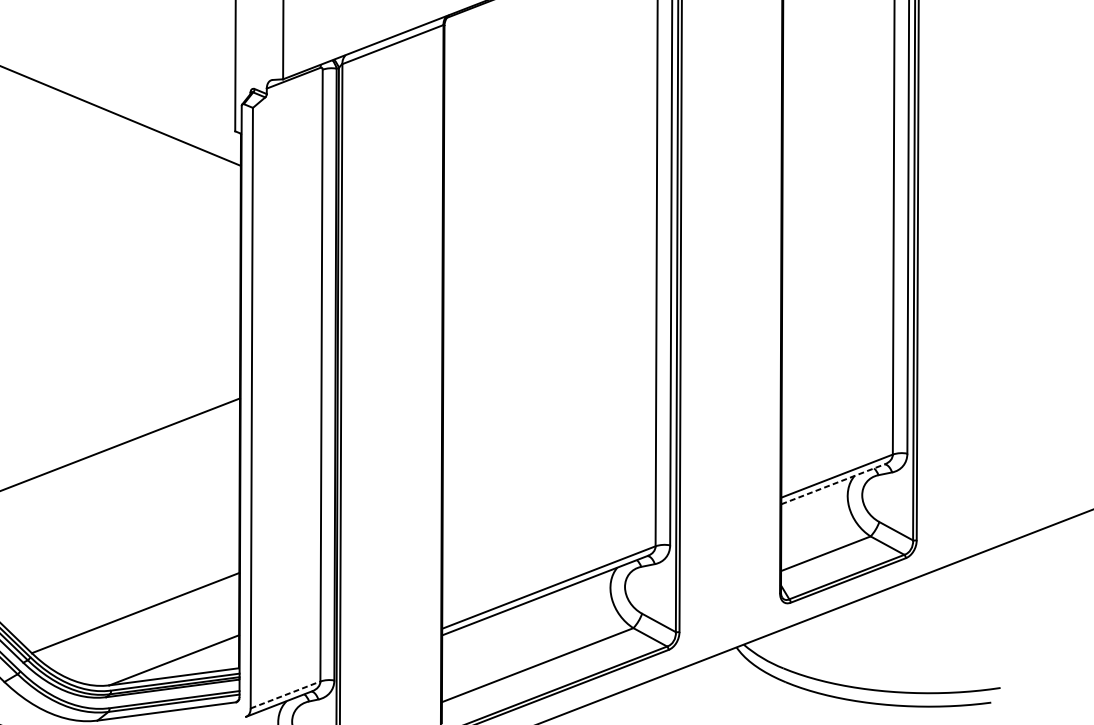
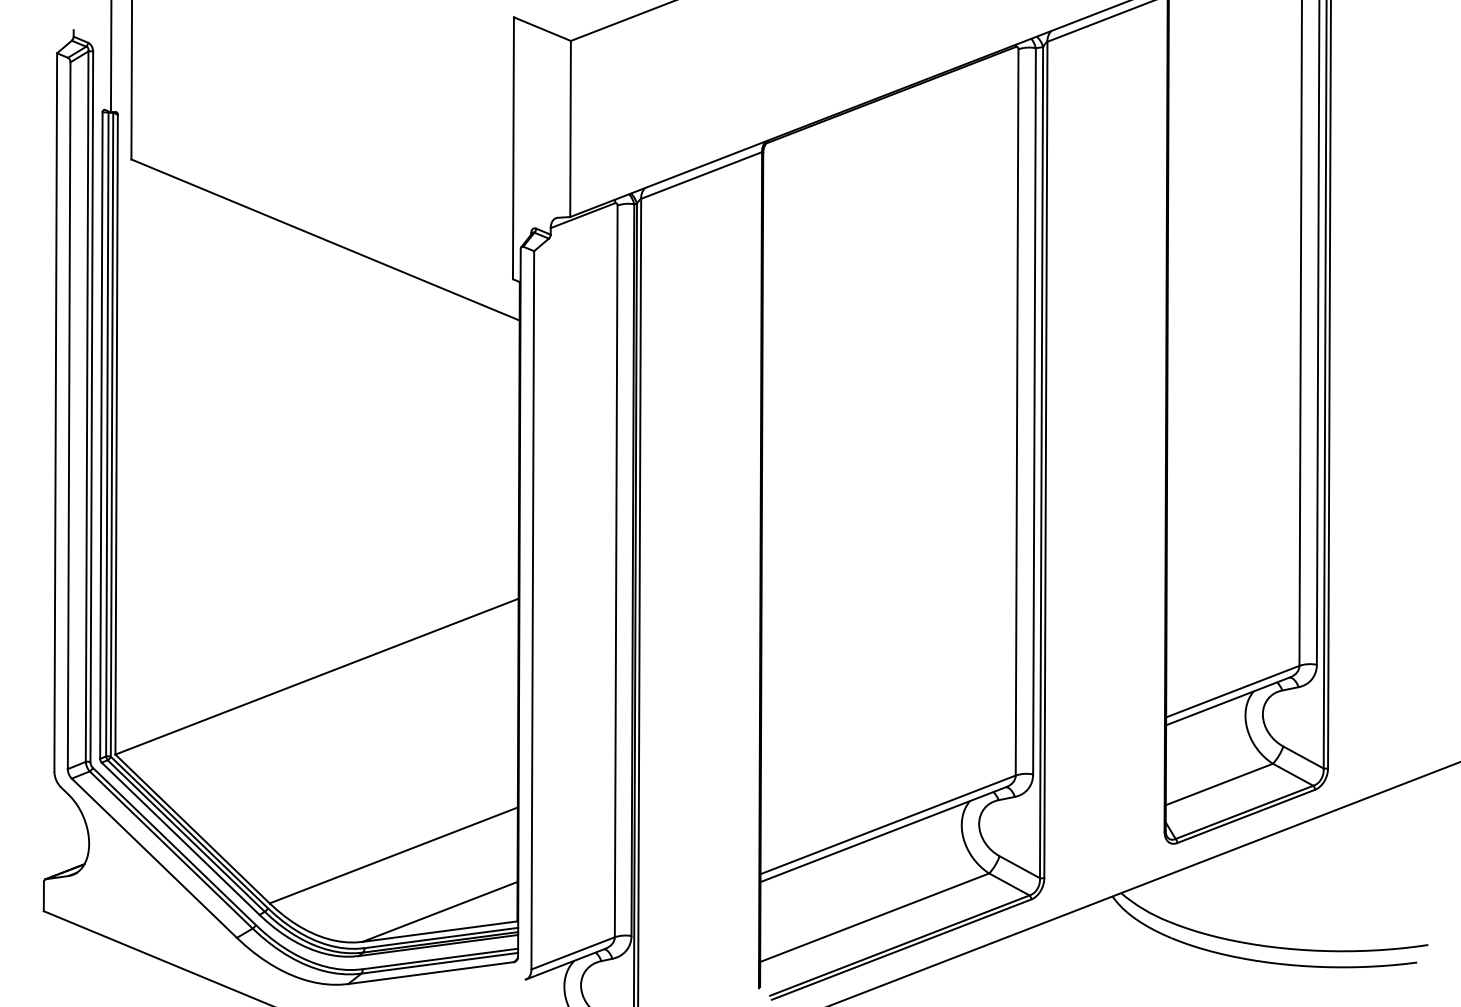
line: (833, 484) -> (1228, 701), dashed -> solid
line: (285, 695) -> (573, 953), dashed -> solid

